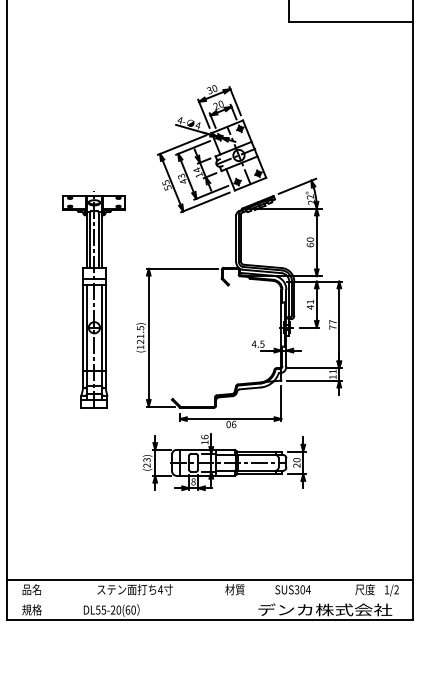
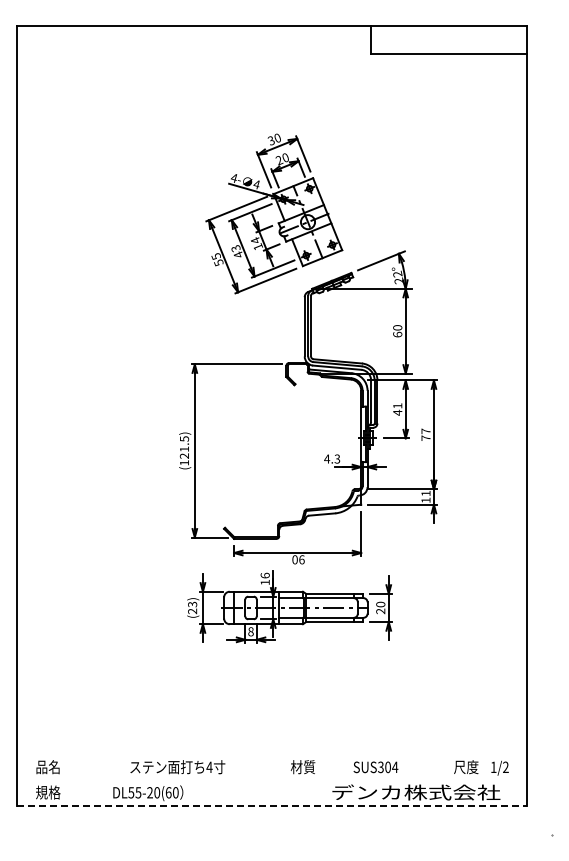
part: (94, 299) -> (126, 403), removed
text: (262, 343) -> (337, 458), 4.5 -> 4.3
line: (209, 579) -> (271, 754), removed
line: (209, 620) -> (271, 805), solid -> dashed

